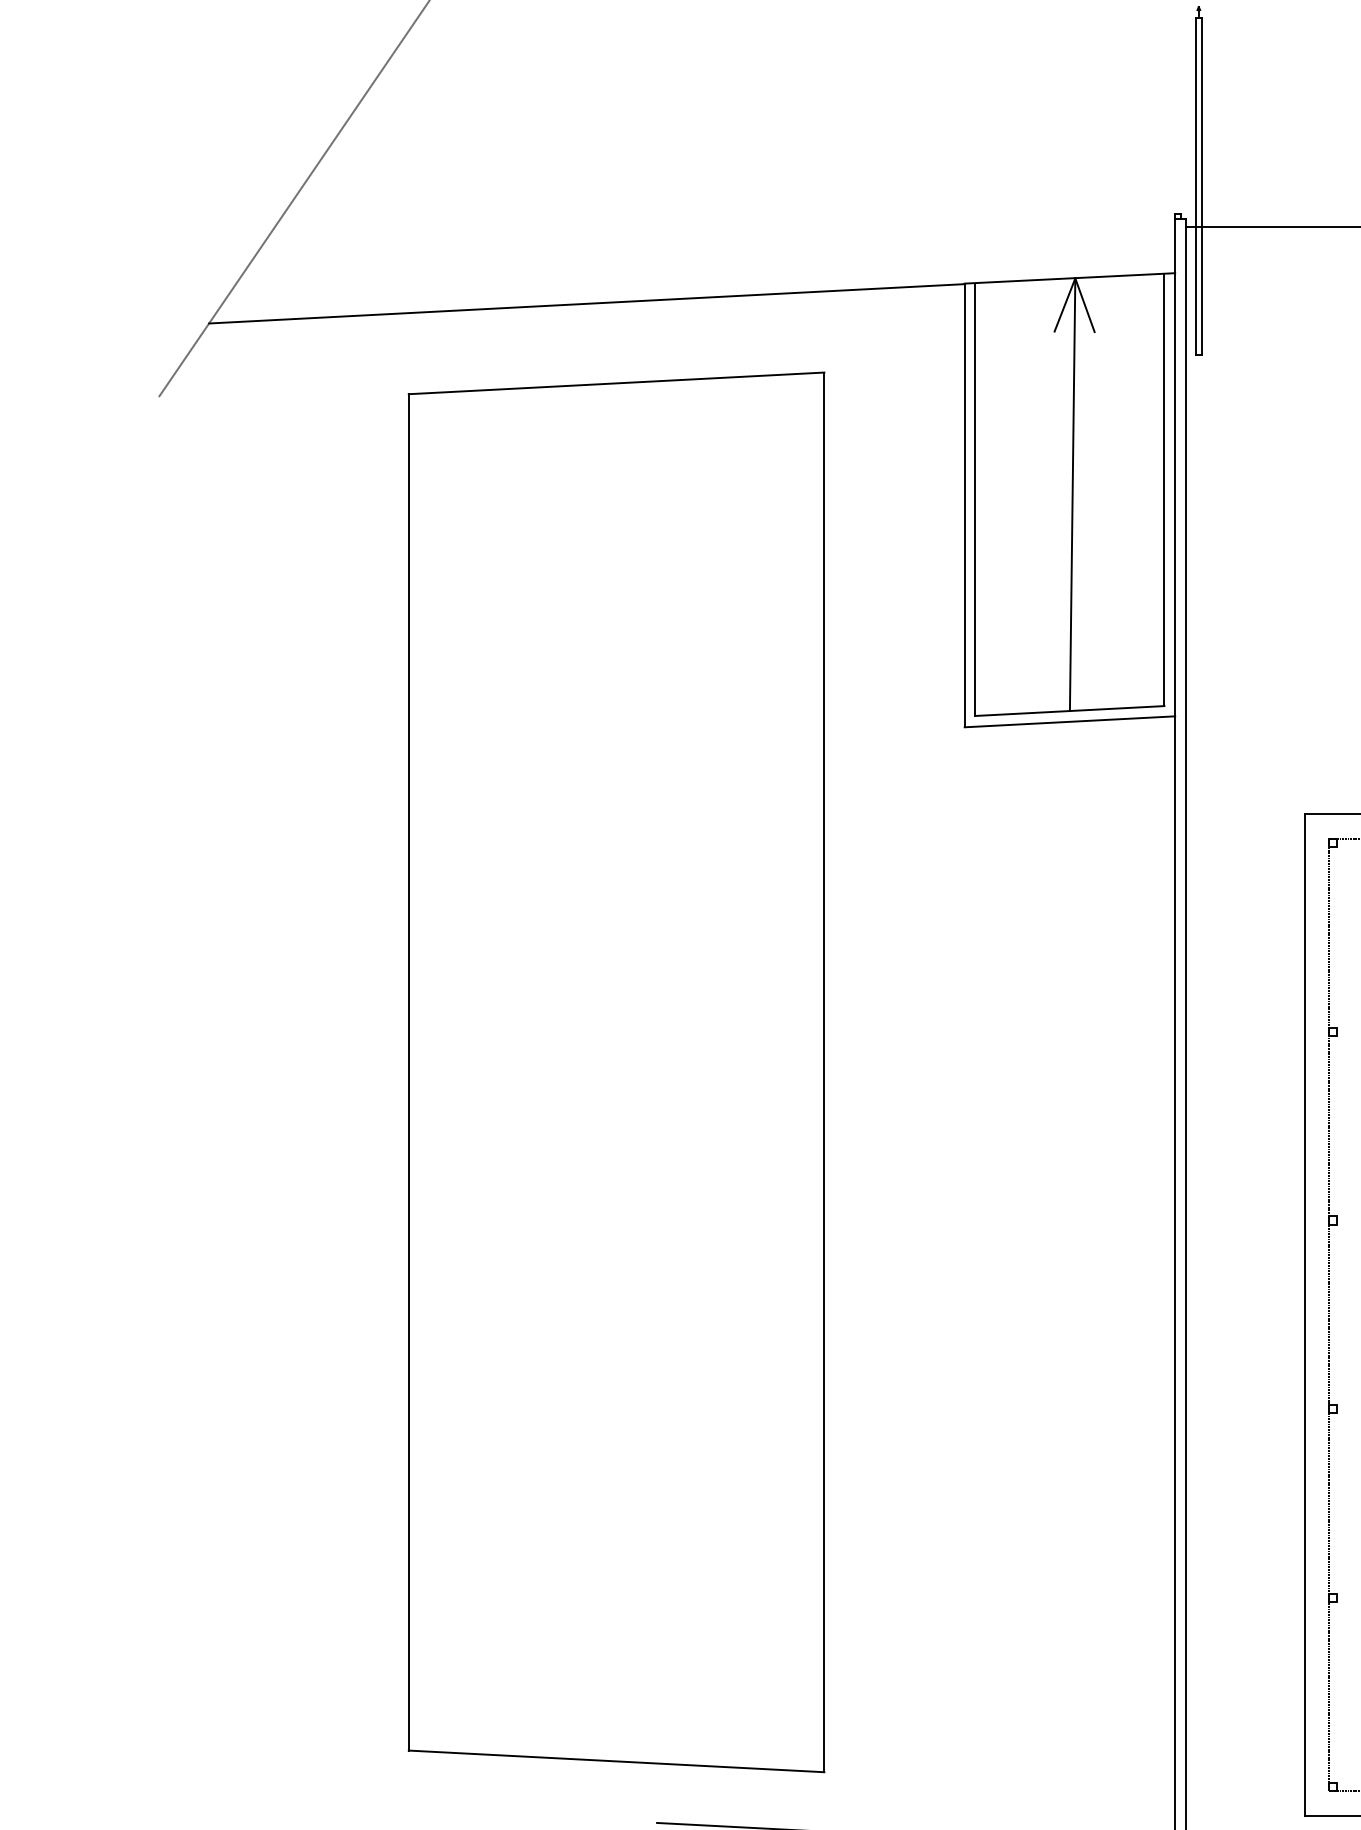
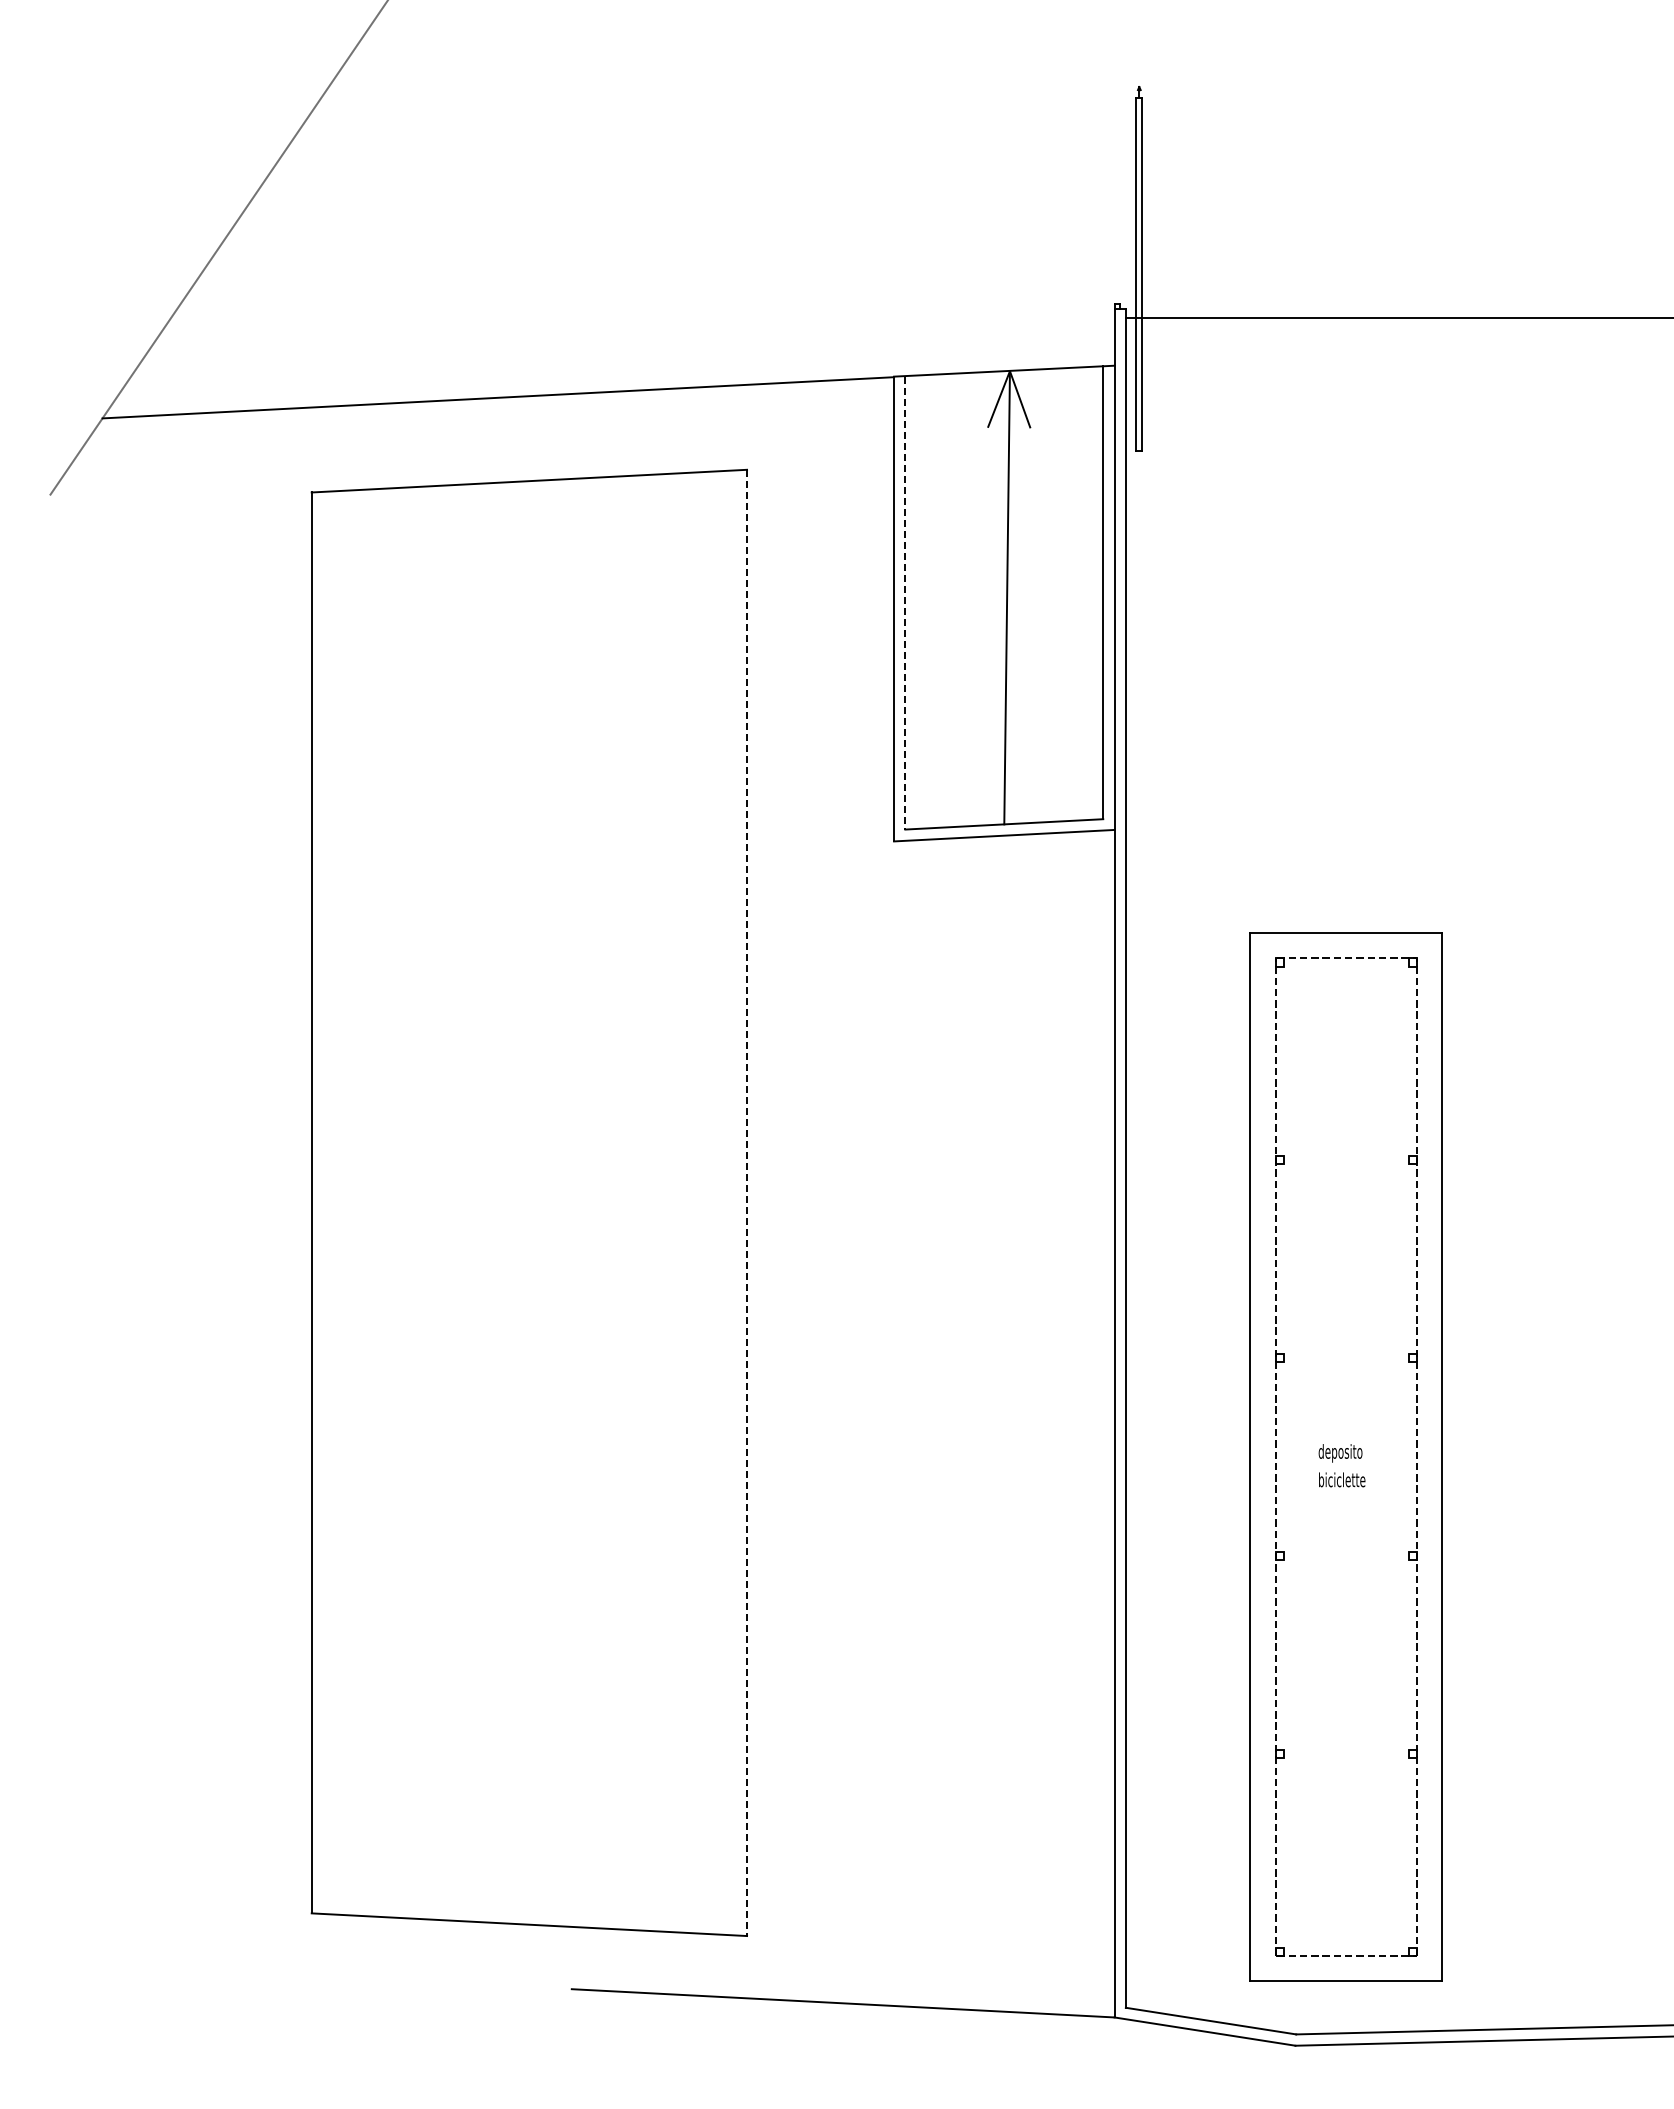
line: (975, 500) -> (905, 603), solid -> dashed
line: (824, 1072) -> (747, 1203), solid -> dashed

